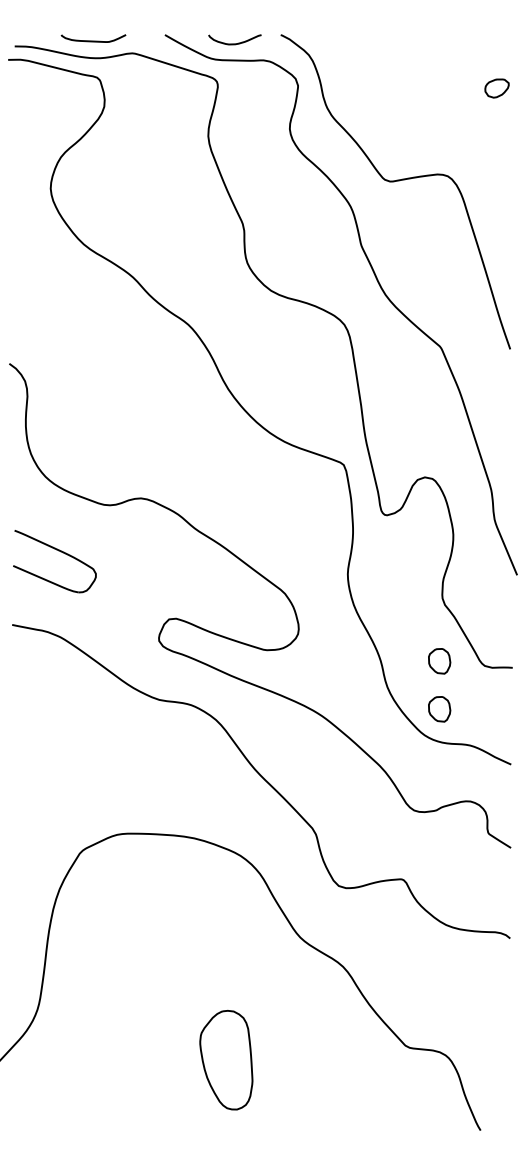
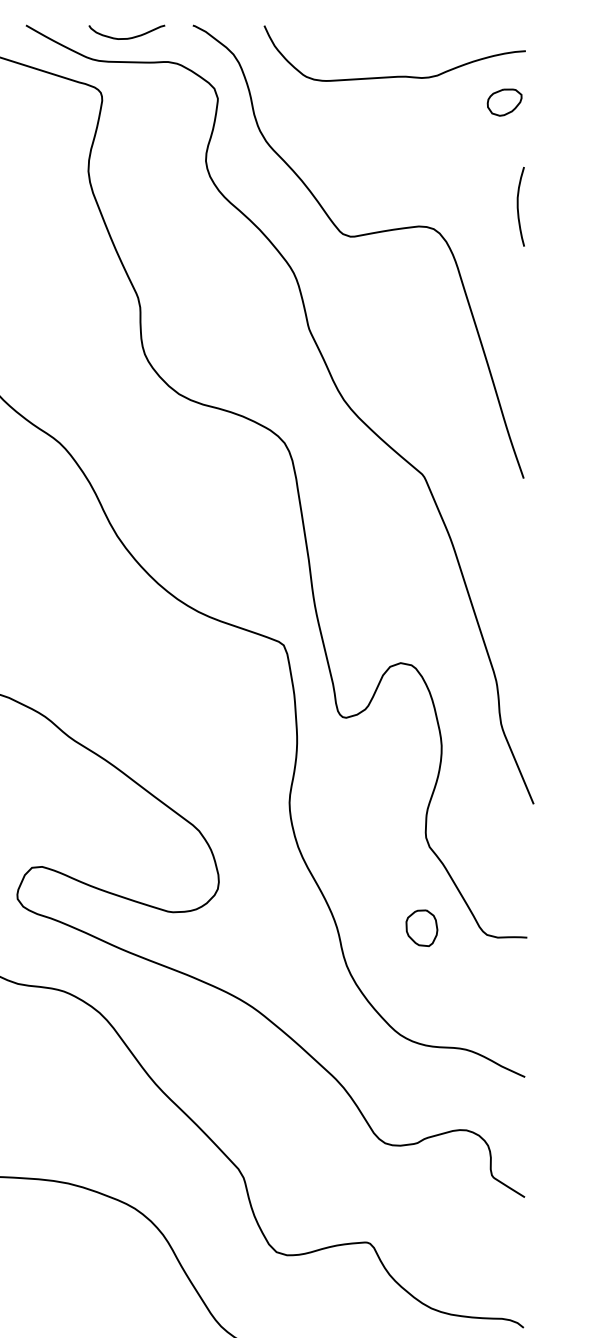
curve: (420, 69) -> (394, 75), added
curve: (506, 160) -> (518, 206), added
part: (439, 709) -> (421, 997), removed

